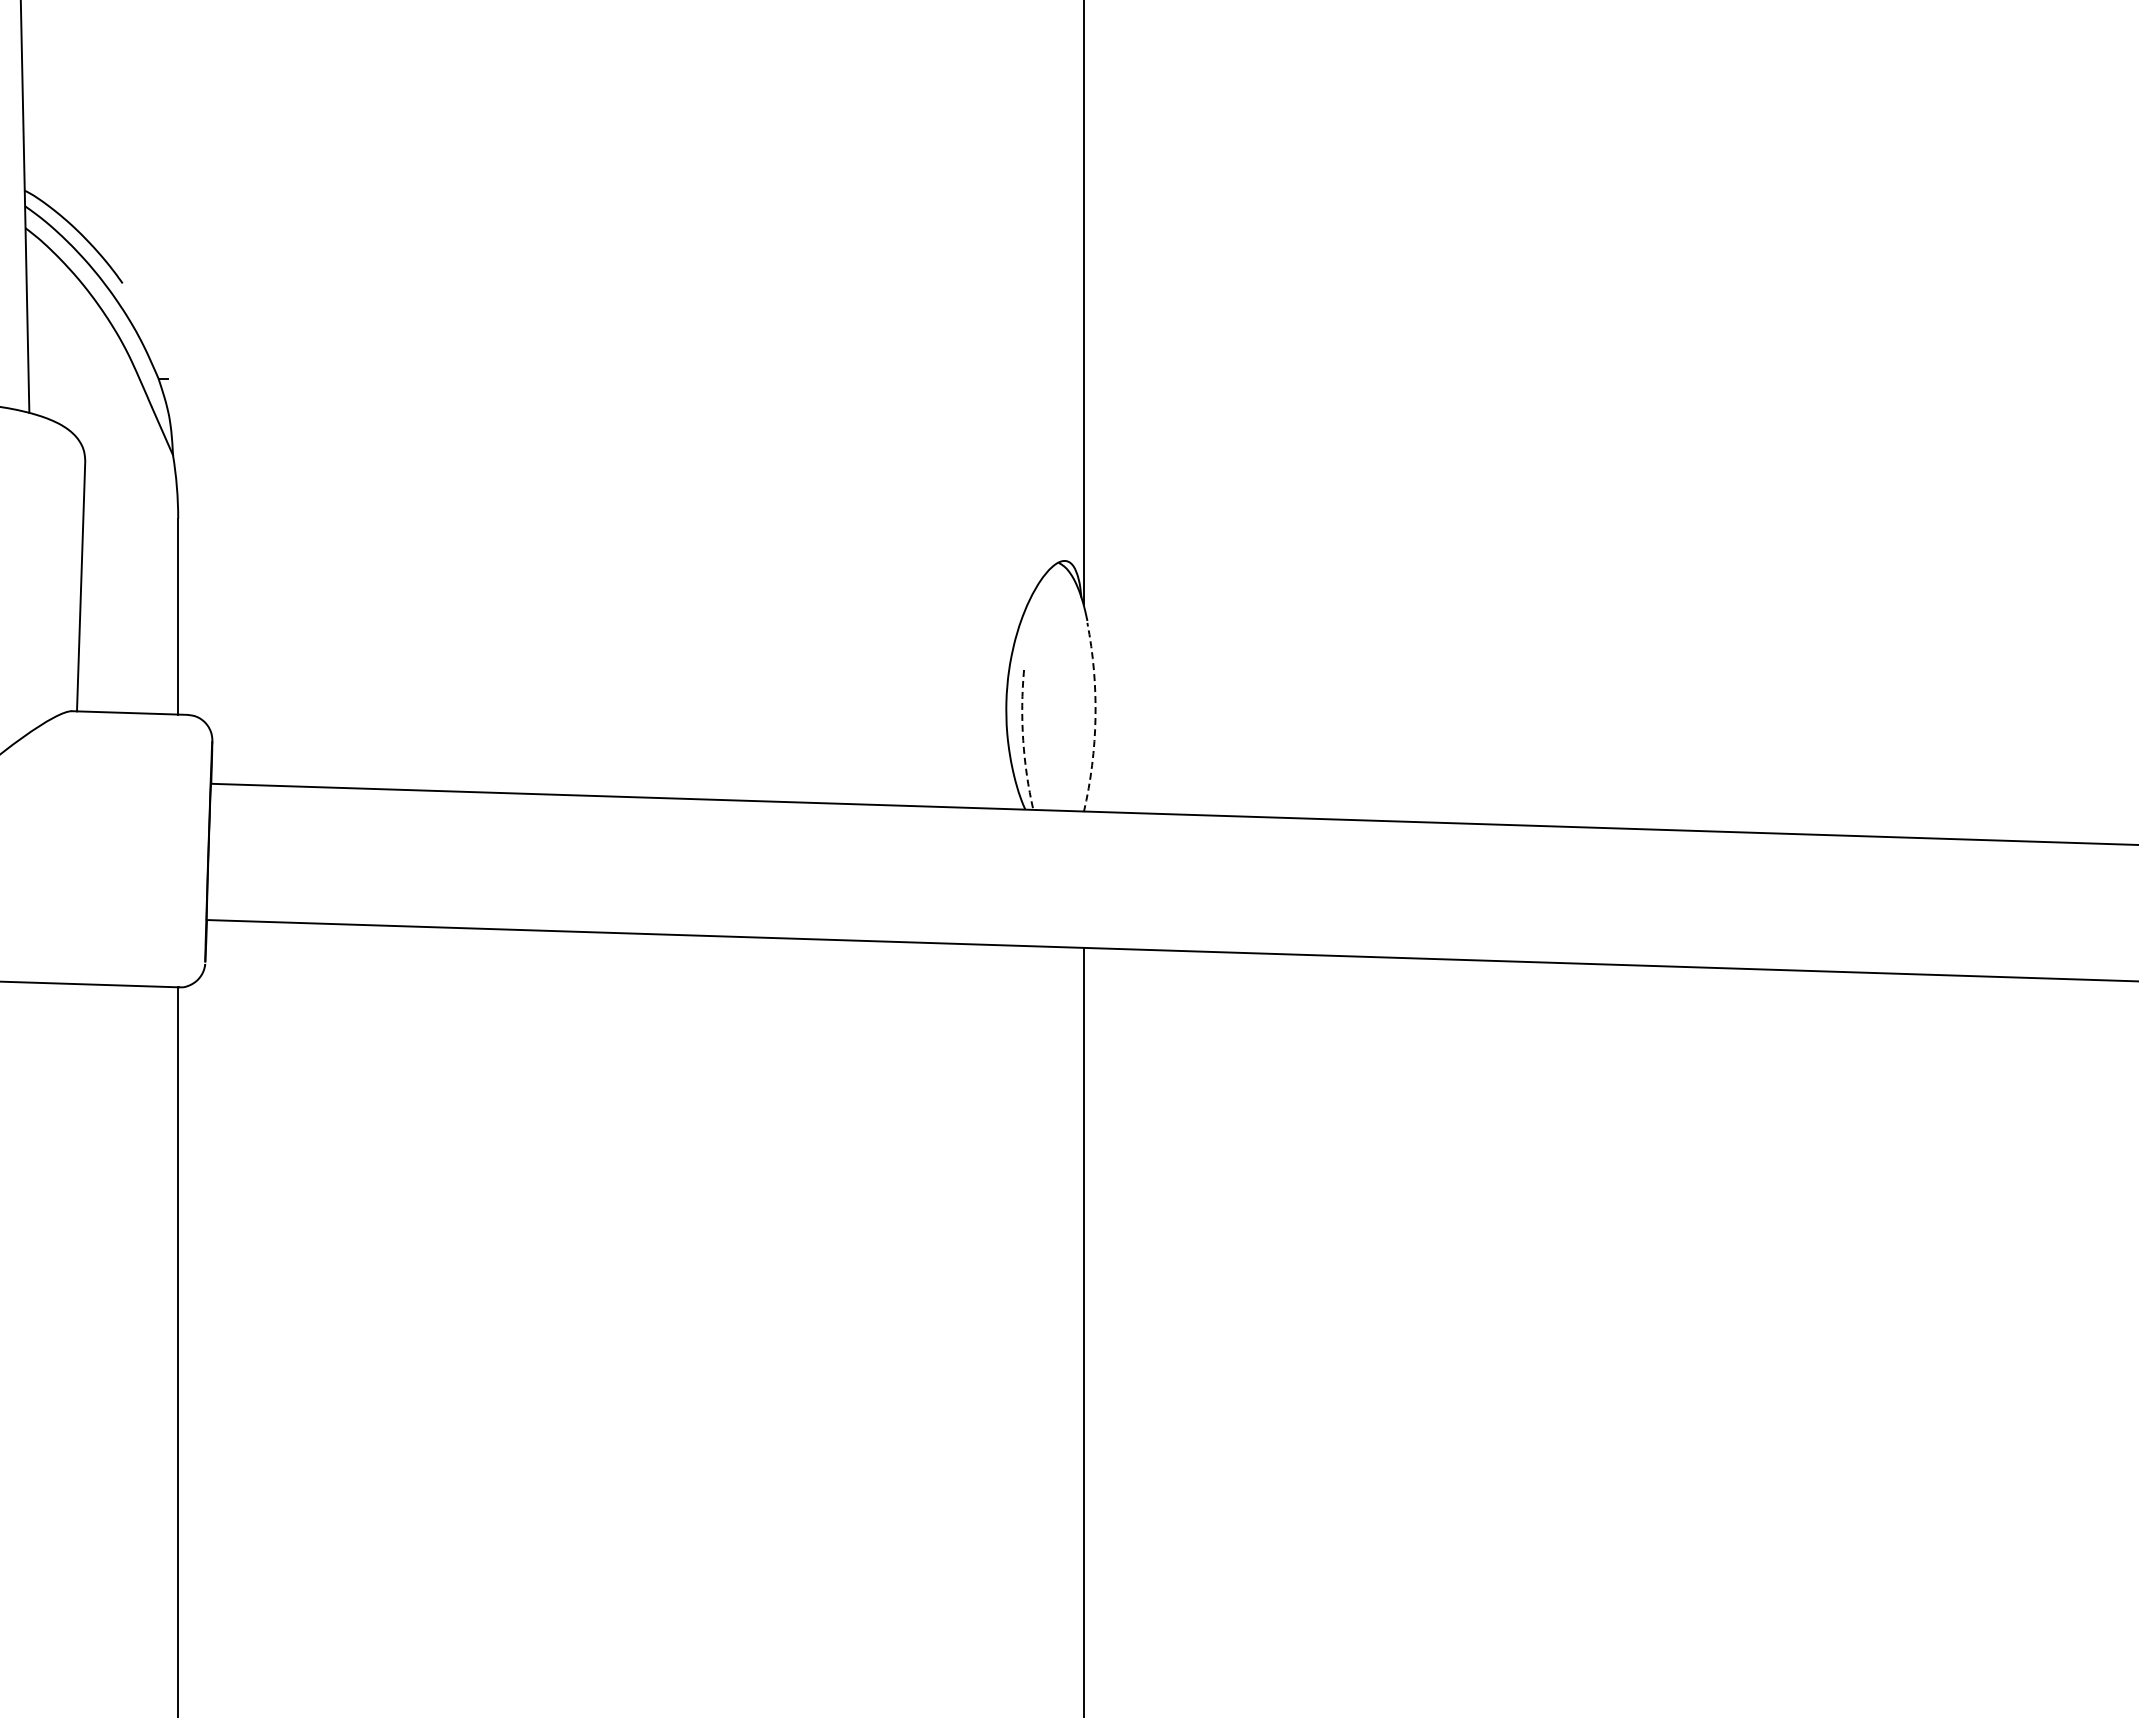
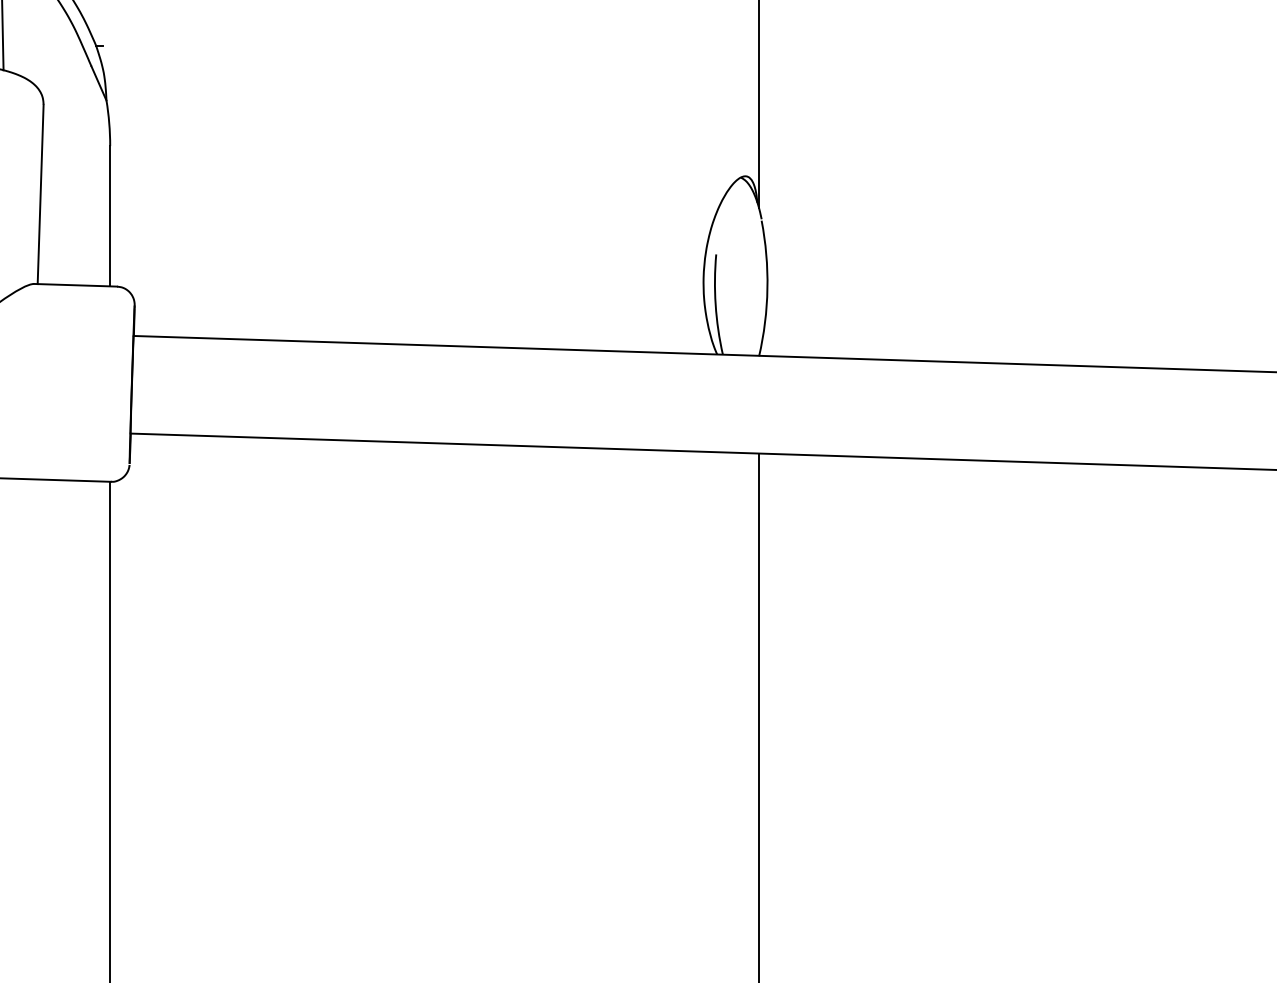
arc: (1095, 717) -> (767, 288), dashed -> solid
arc: (1023, 740) -> (715, 304), dashed -> solid

